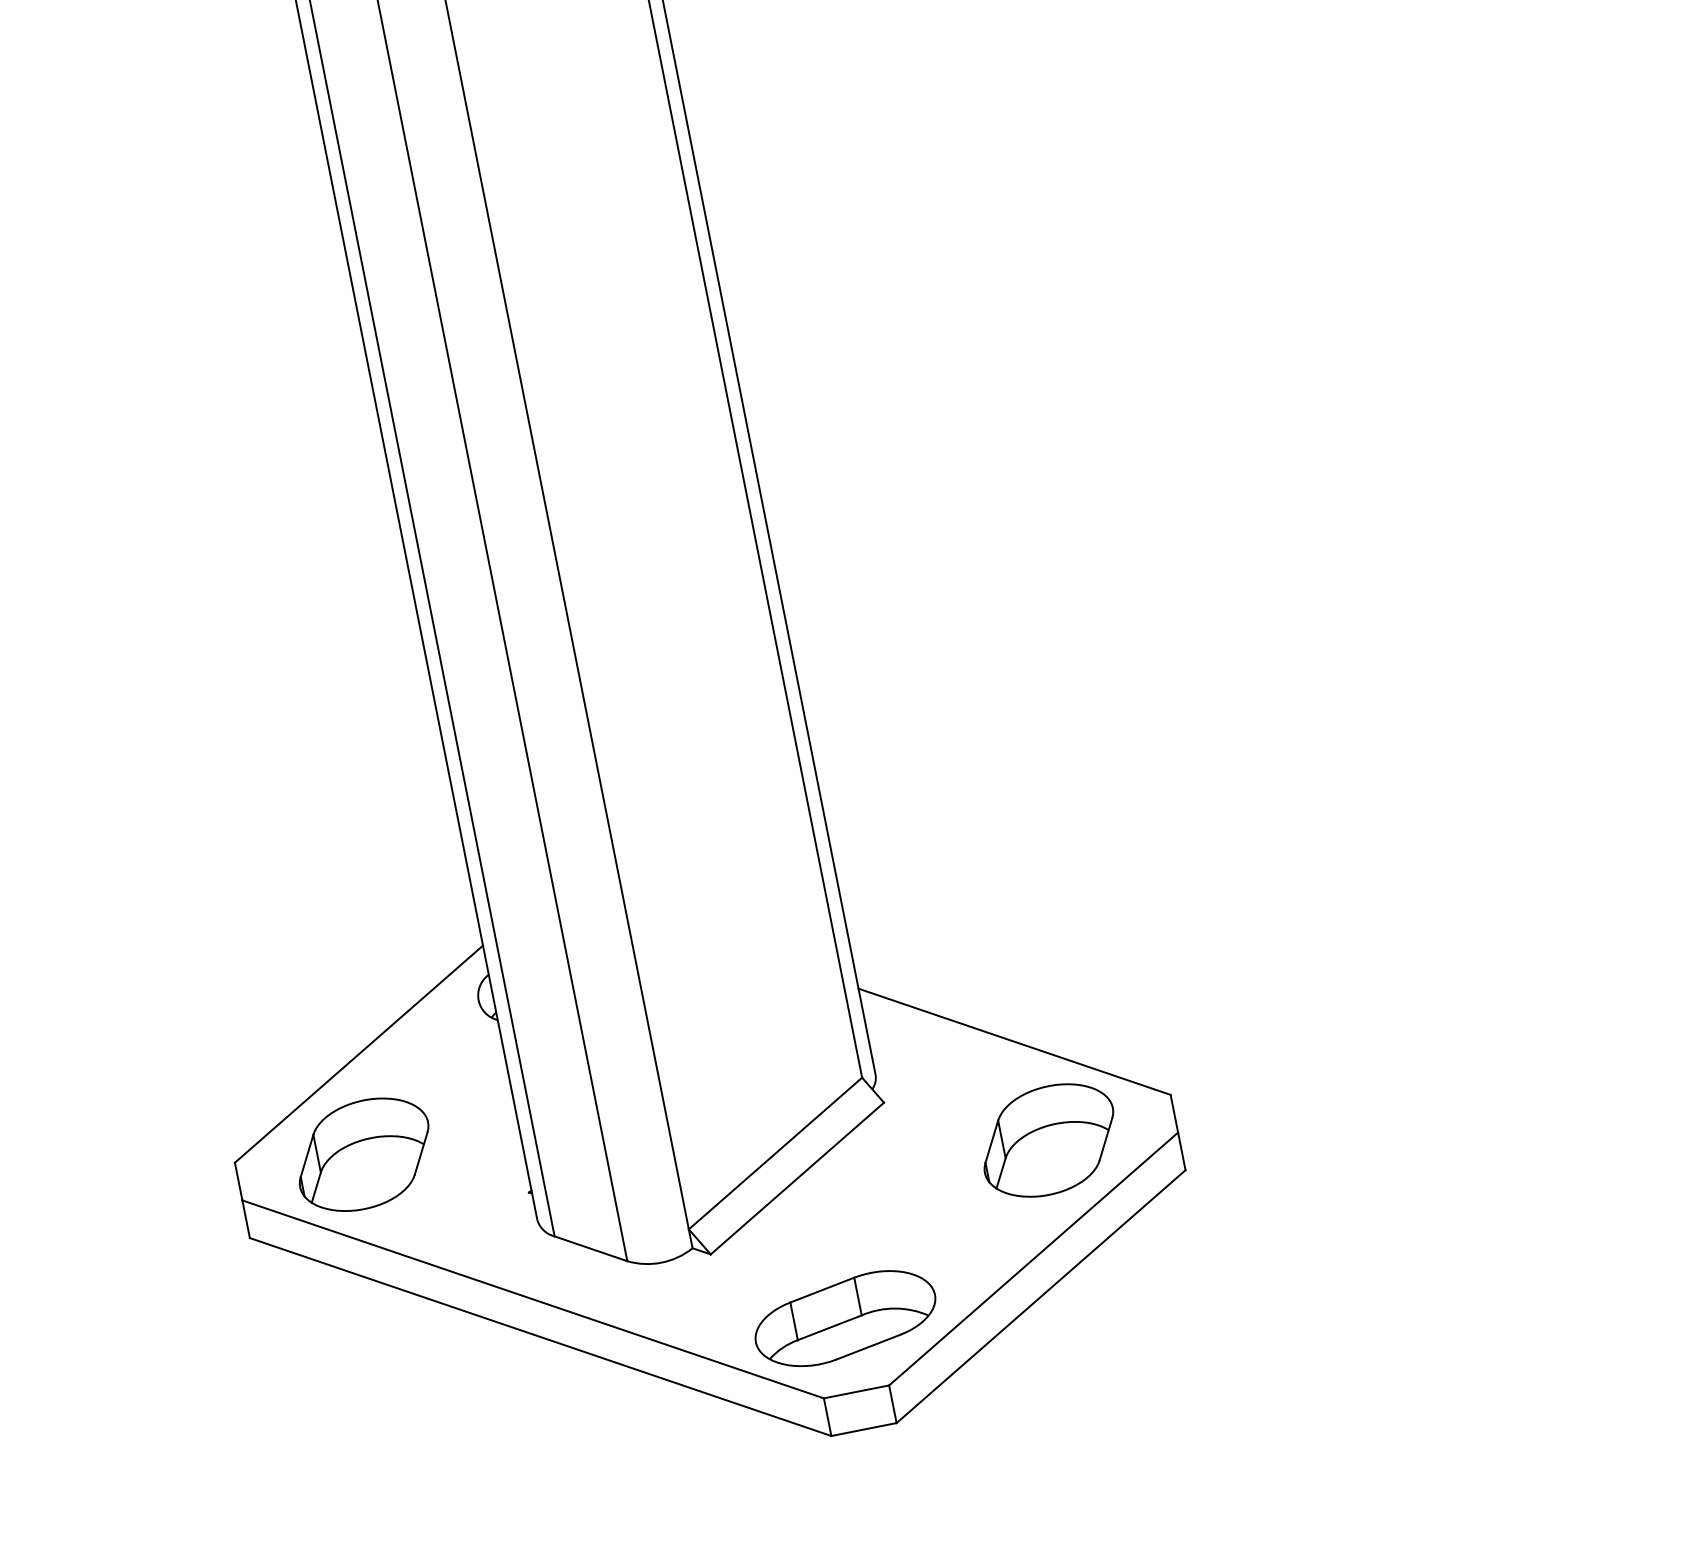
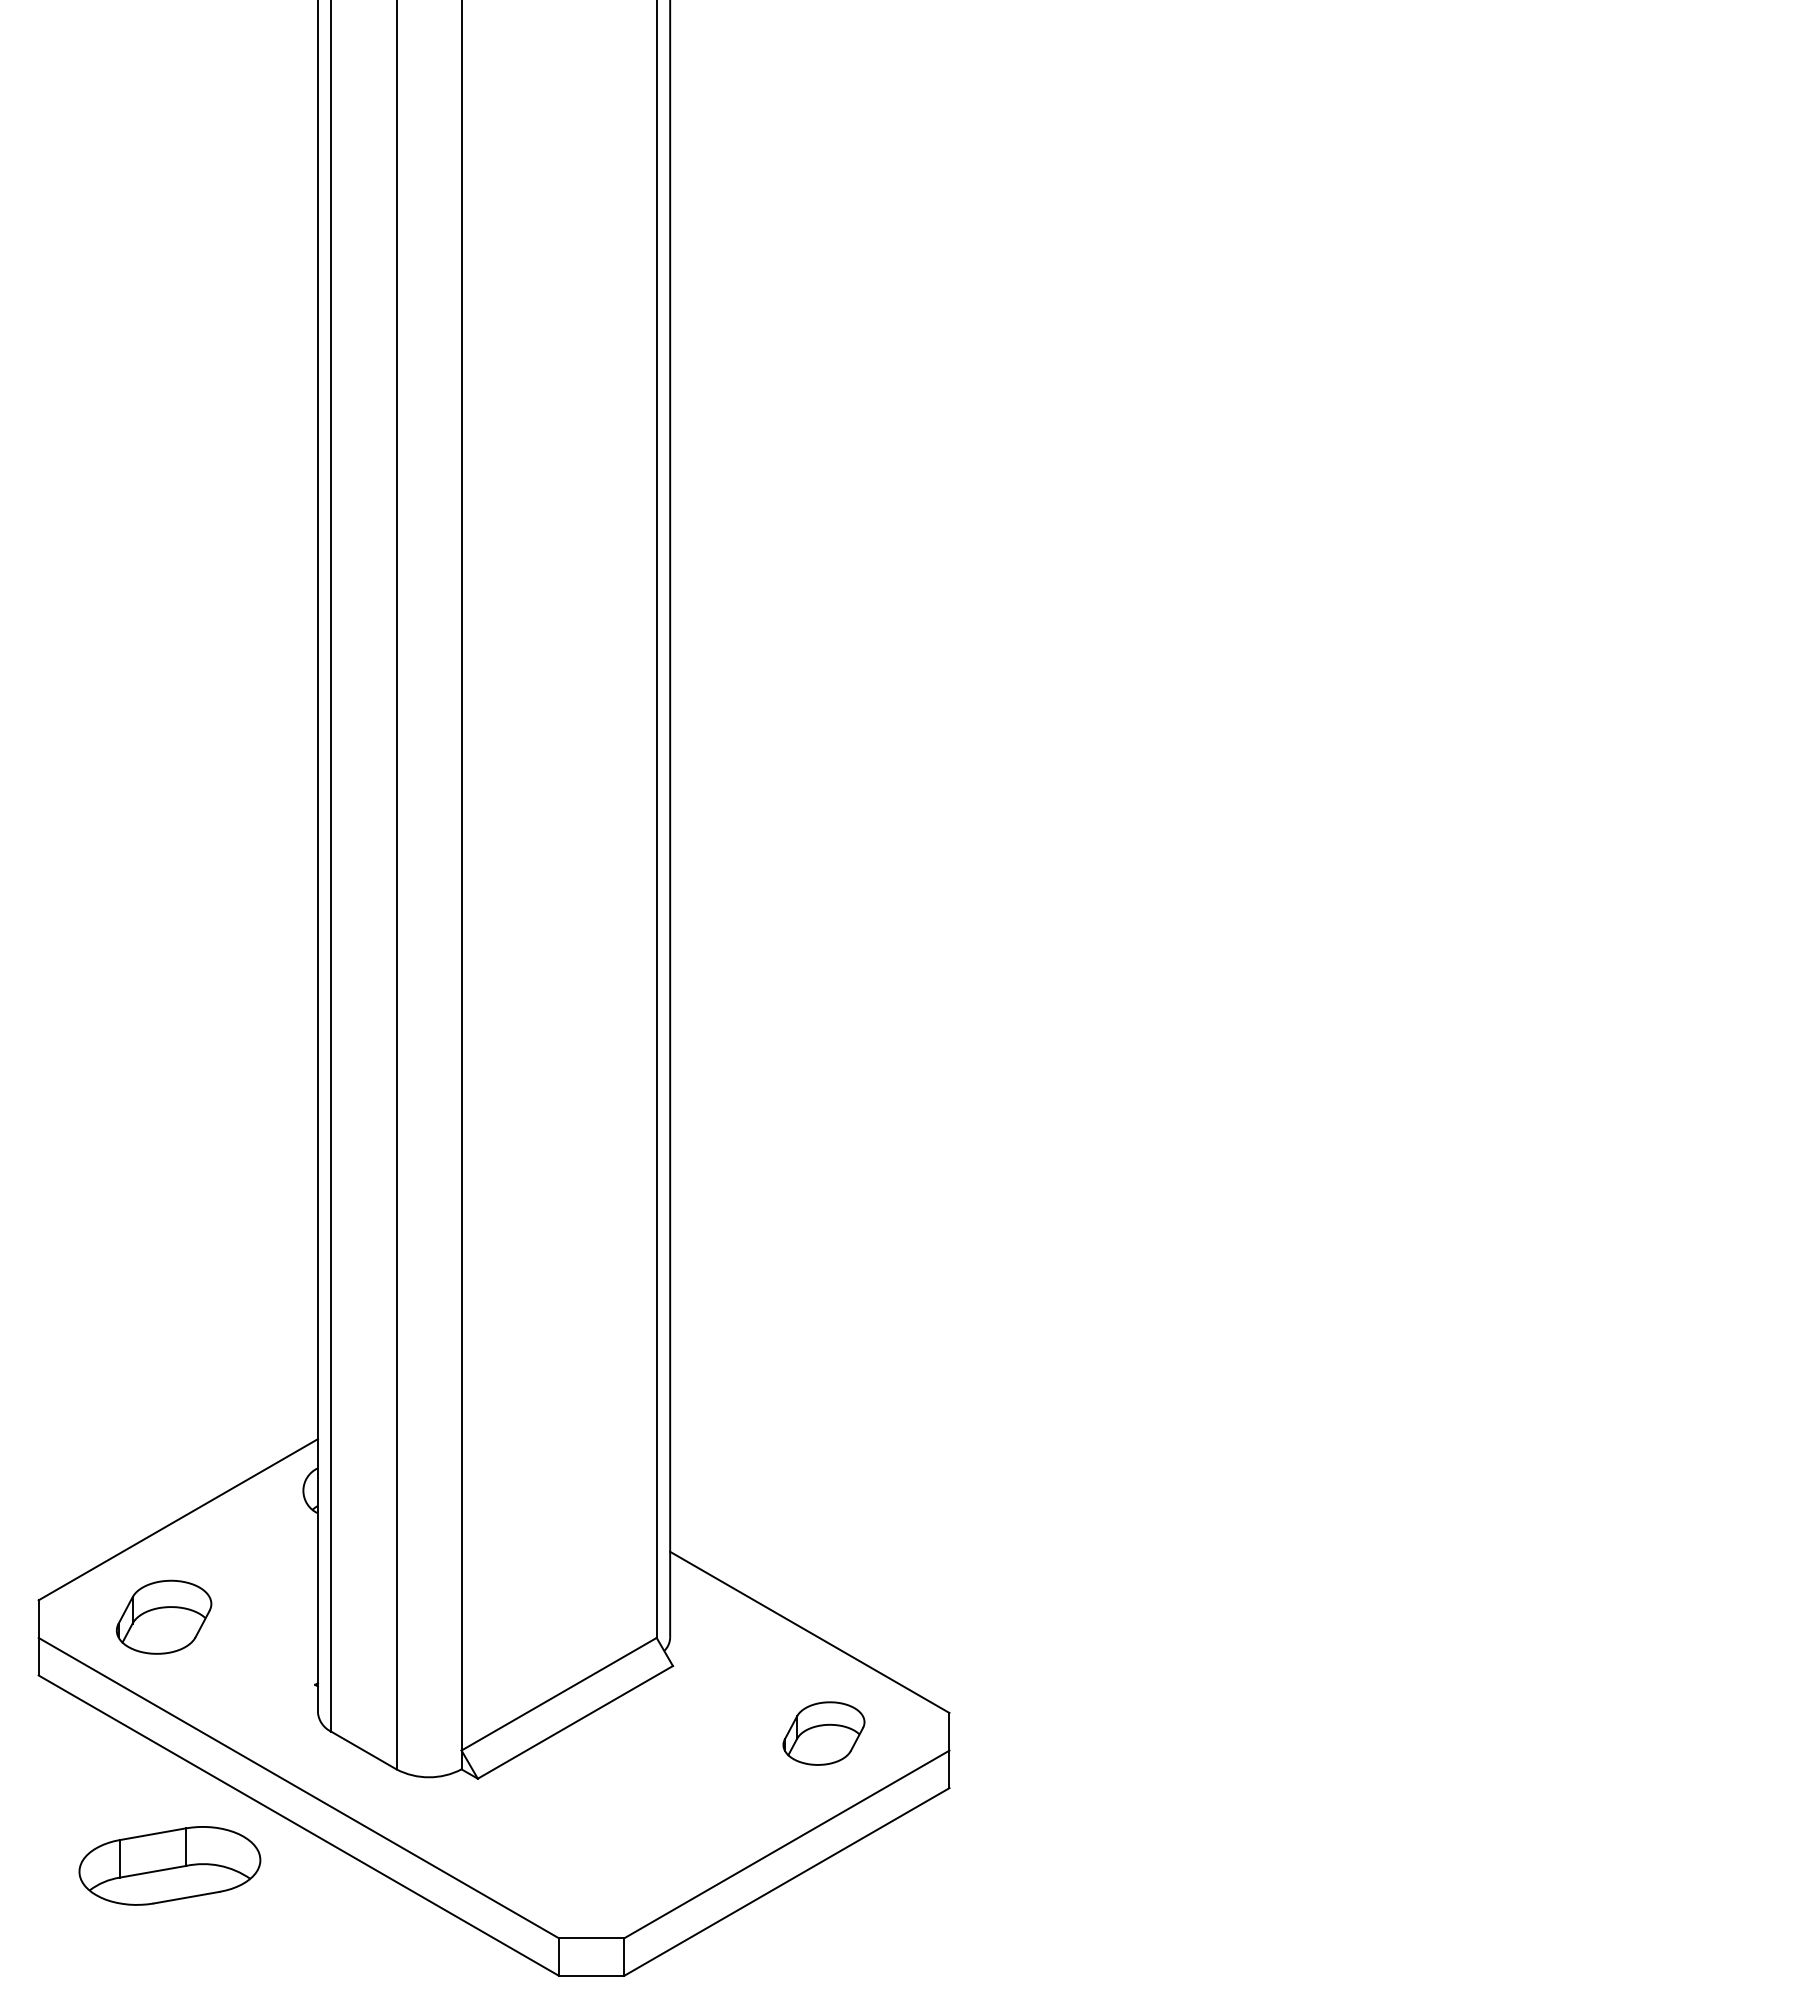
part: (1048, 1140) -> (823, 1733), size x0.6
part: (363, 1155) -> (163, 1617), size x0.7
part: (844, 1318) -> (169, 1865), moved

